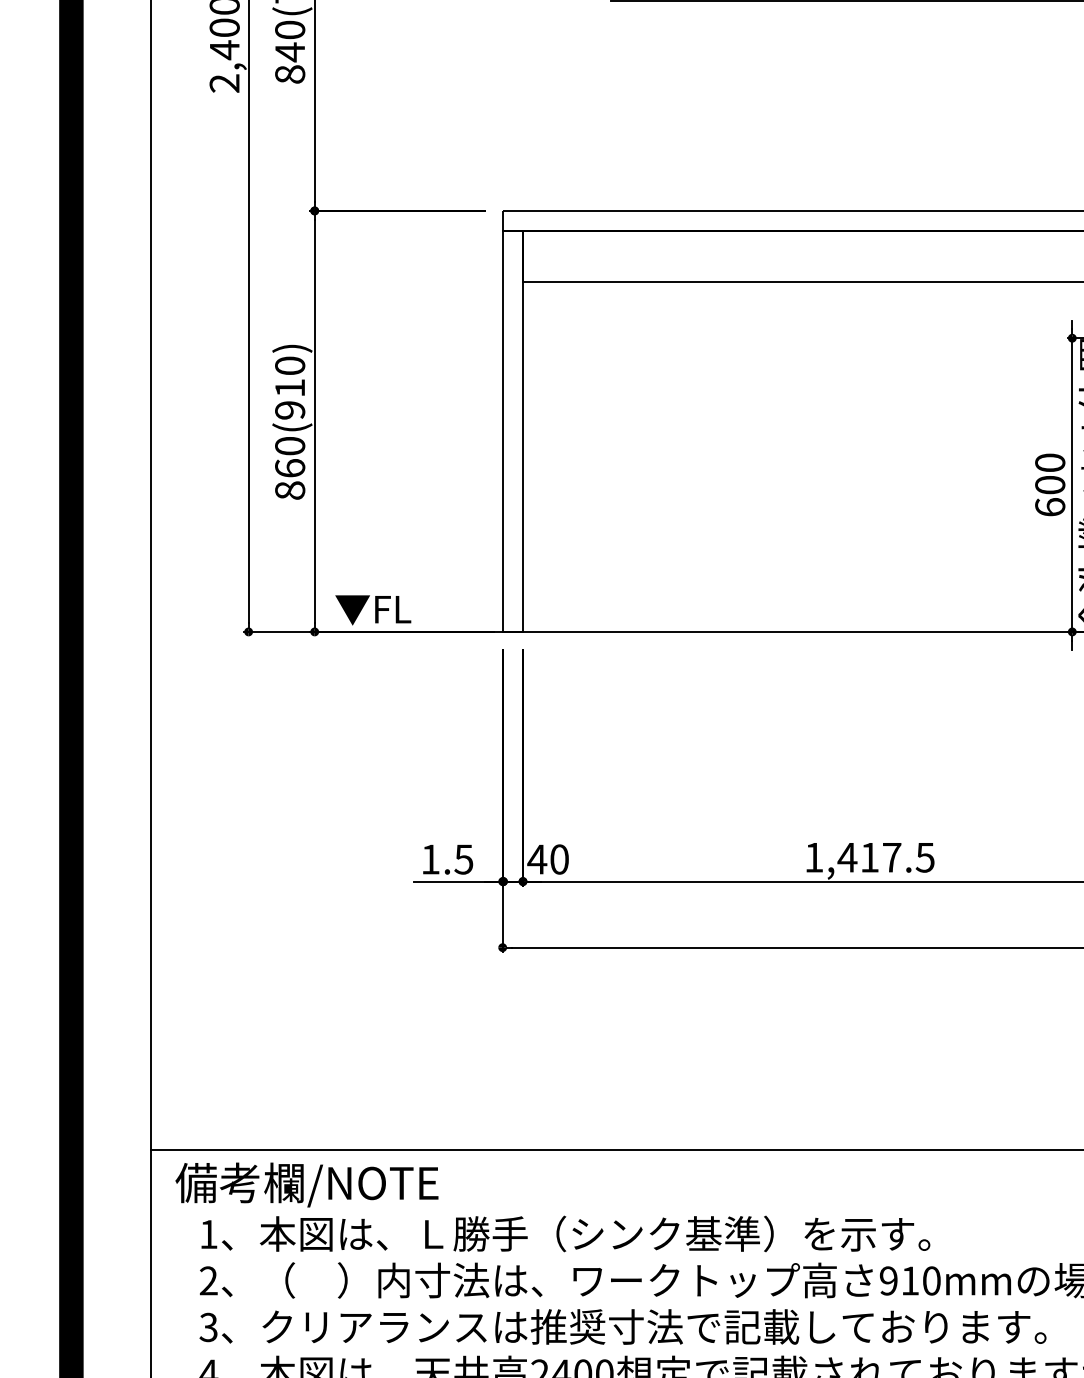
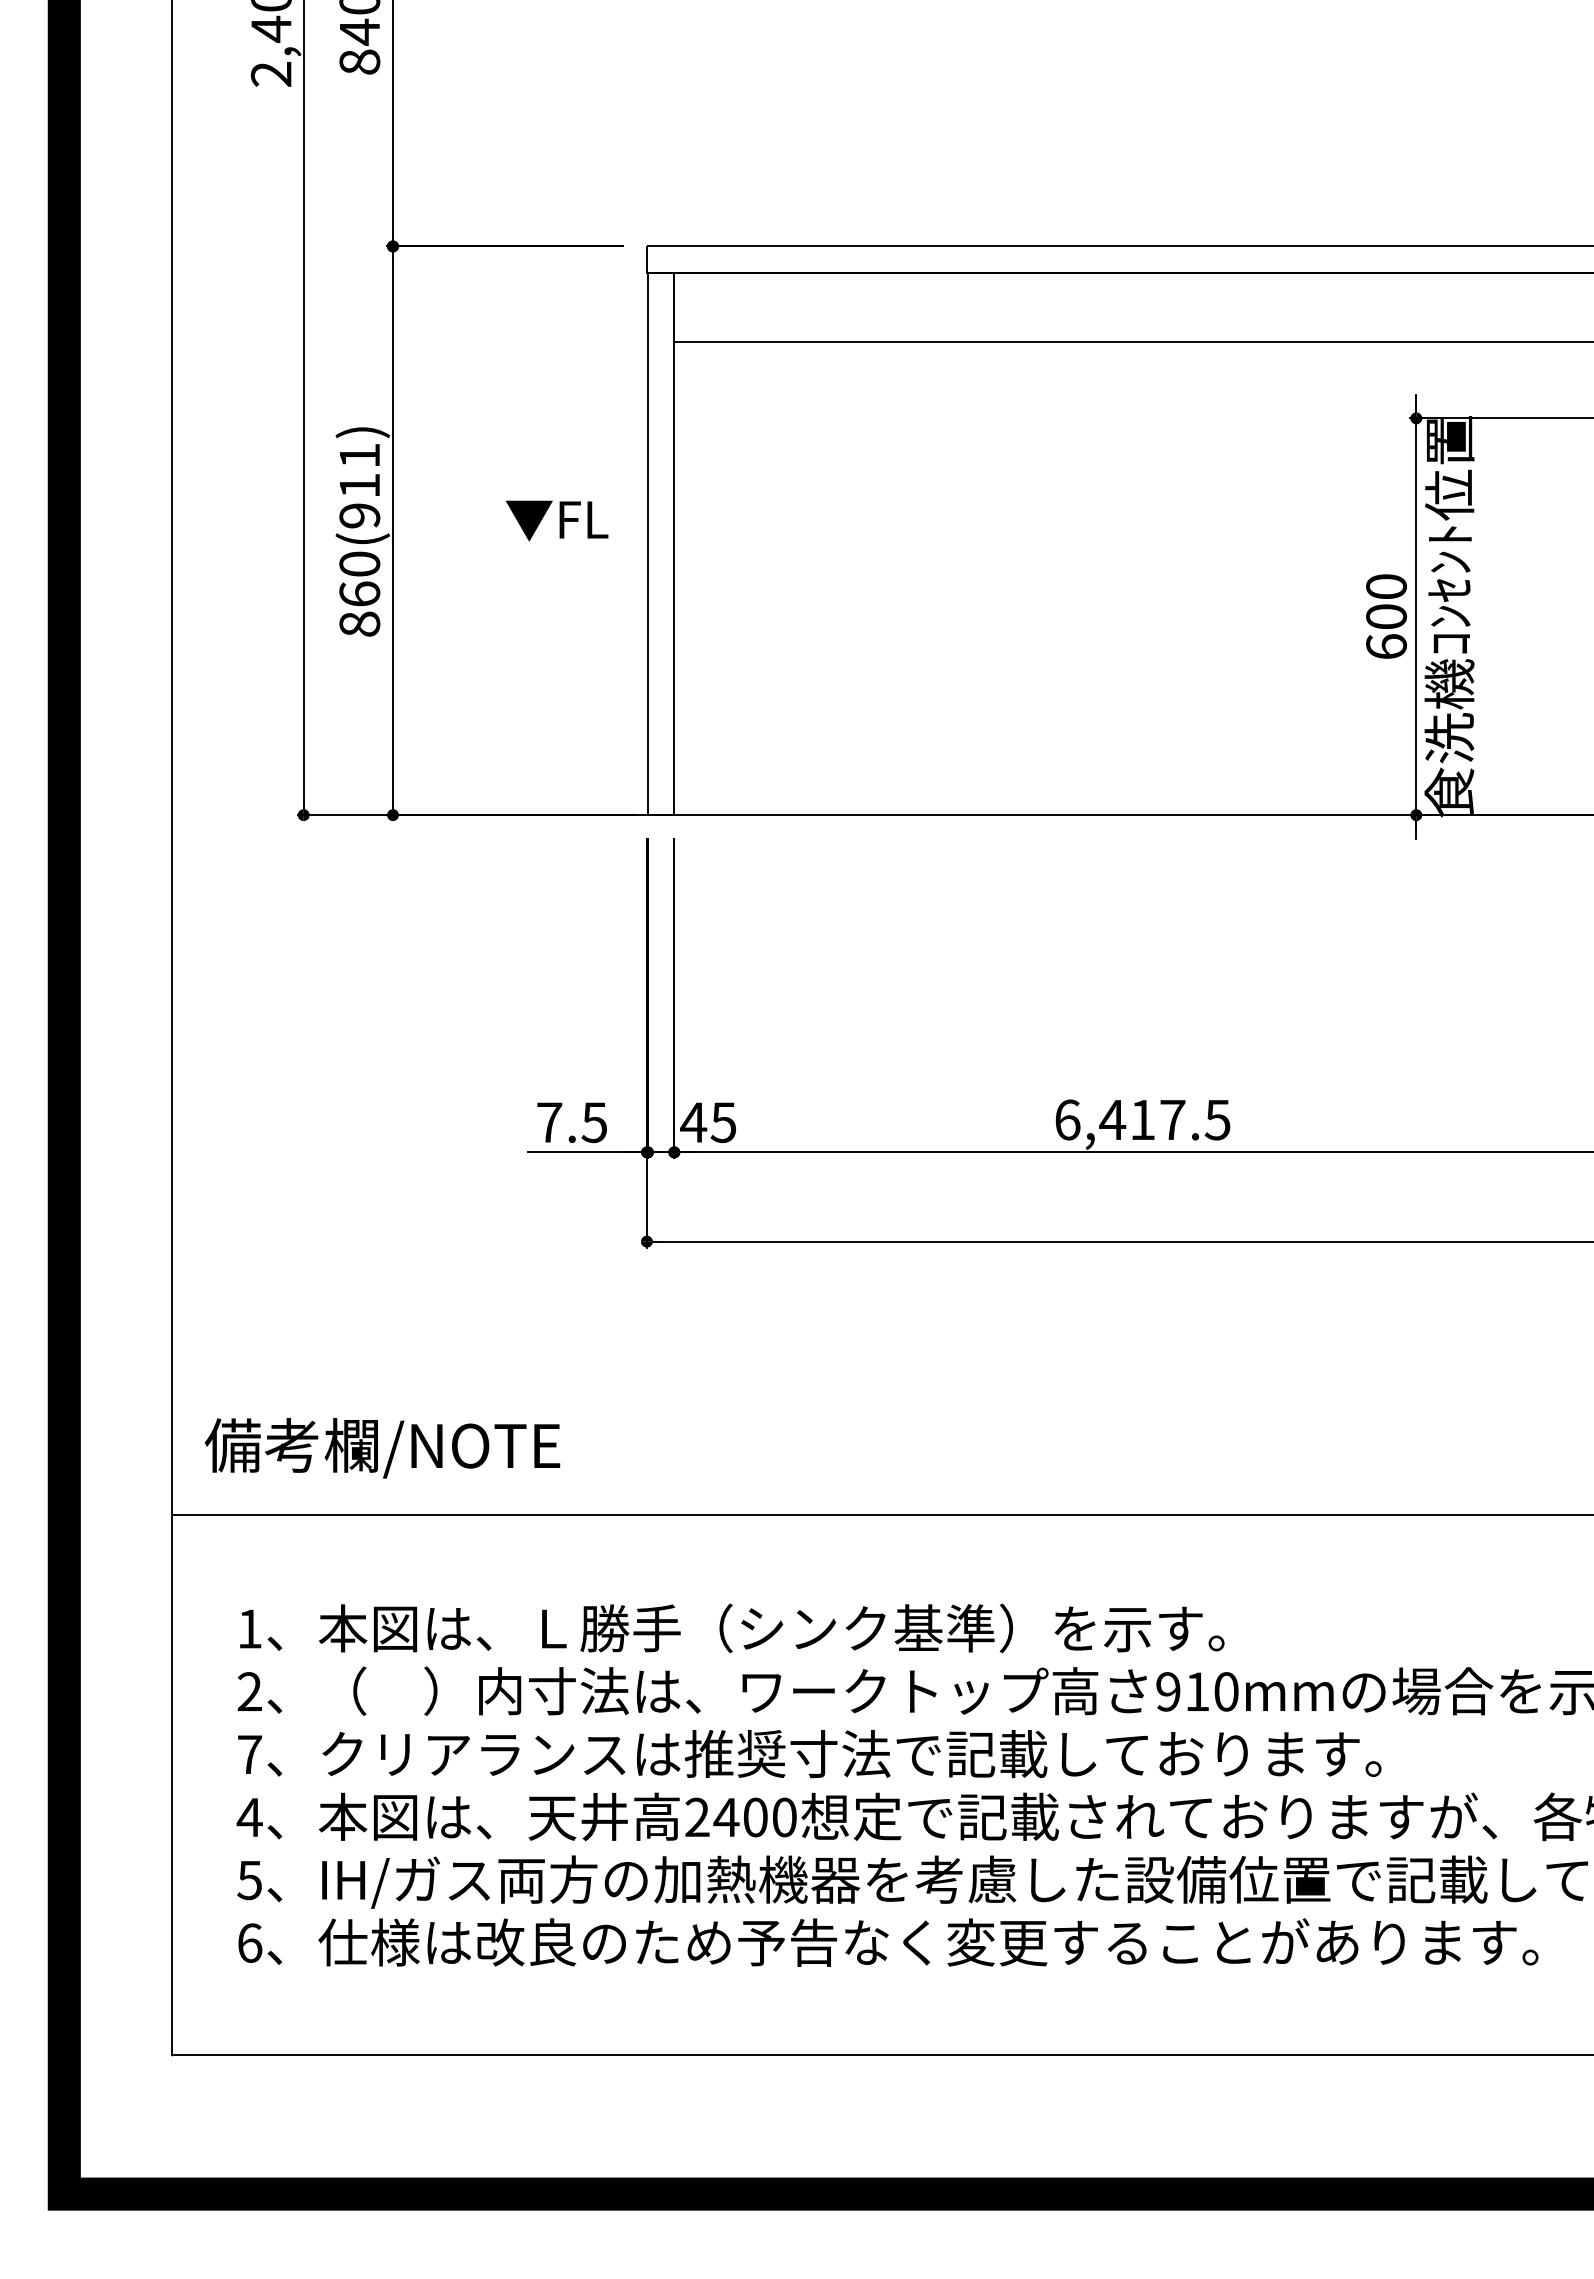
text: (289, 365) -> (359, 455), 860(910) -> 860(911)
text: (373, 609) -> (557, 520), moved
text: (814, 857) -> (1067, 1119), 1,417.5 -> 6,417.5
text: (430, 859) -> (549, 1122), 1.5 -> 7.5
text: (559, 859) -> (723, 1122), 40 -> 45
text: (306, 1185) -> (382, 1448), moved
text: (208, 1327) -> (249, 1754), 3 -> 7

